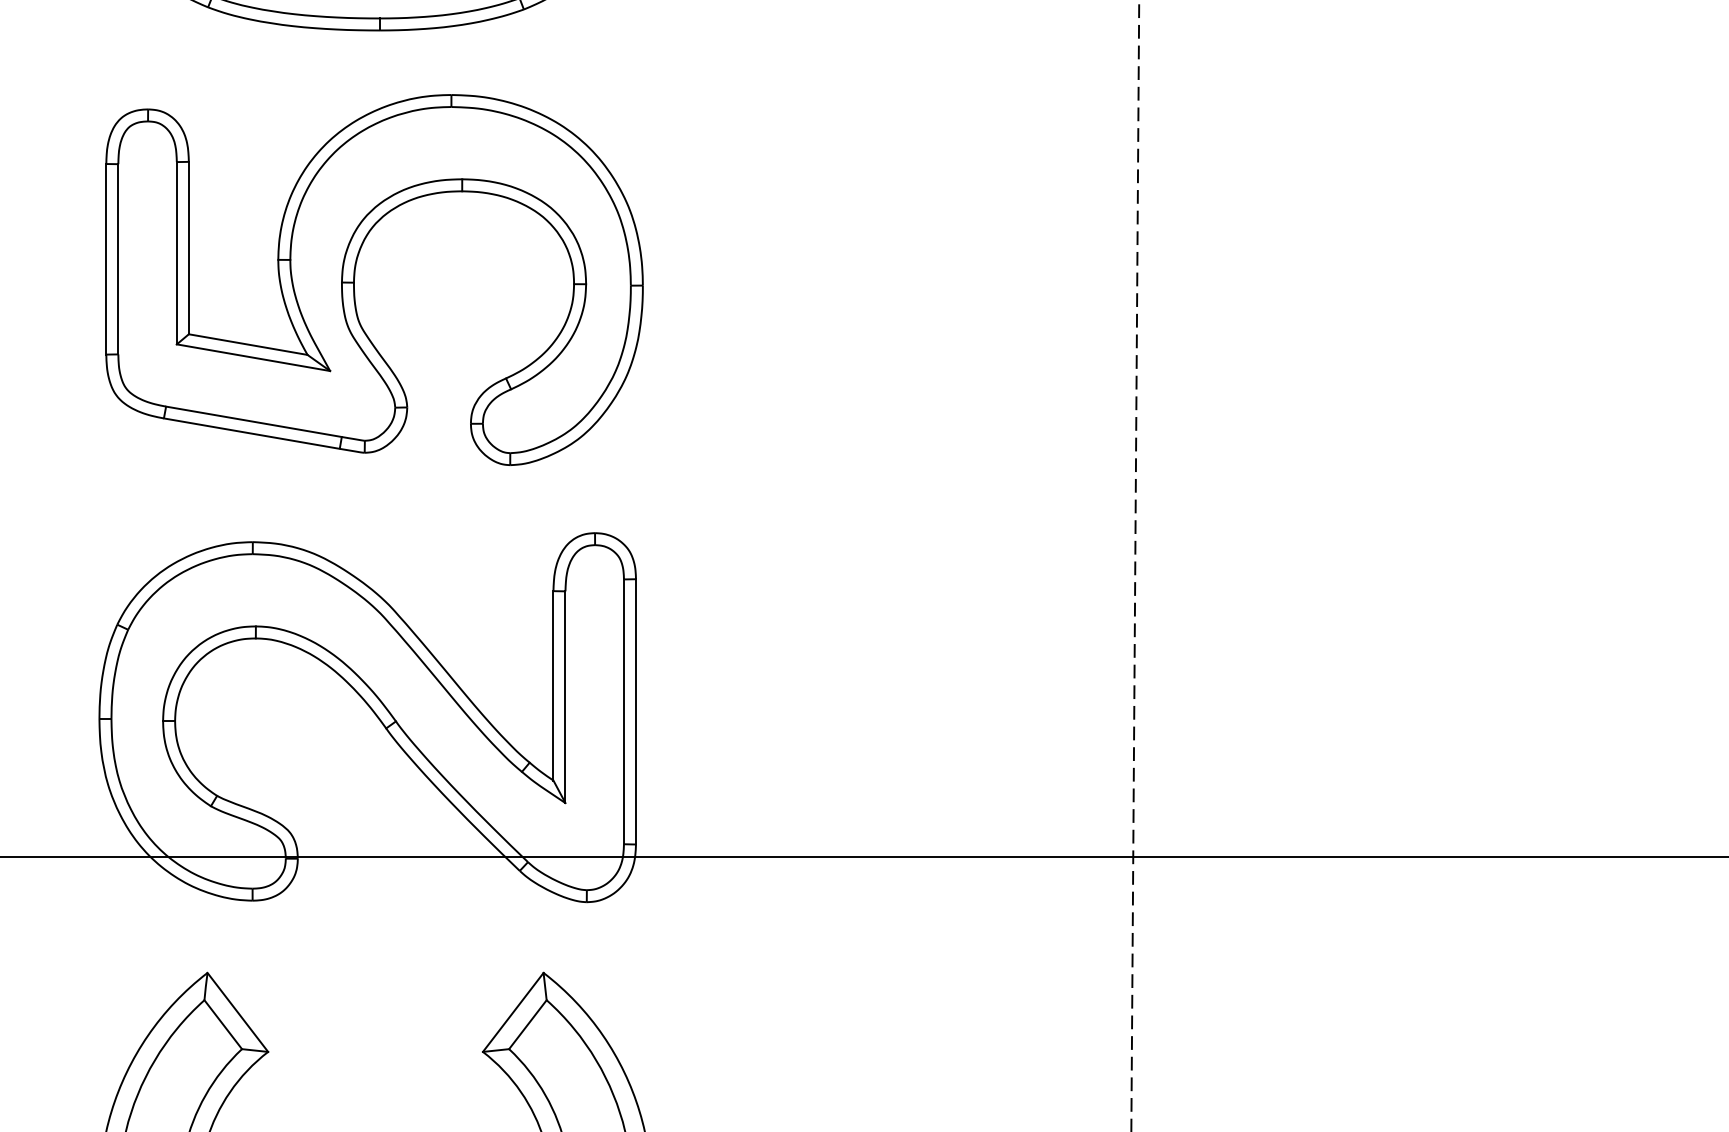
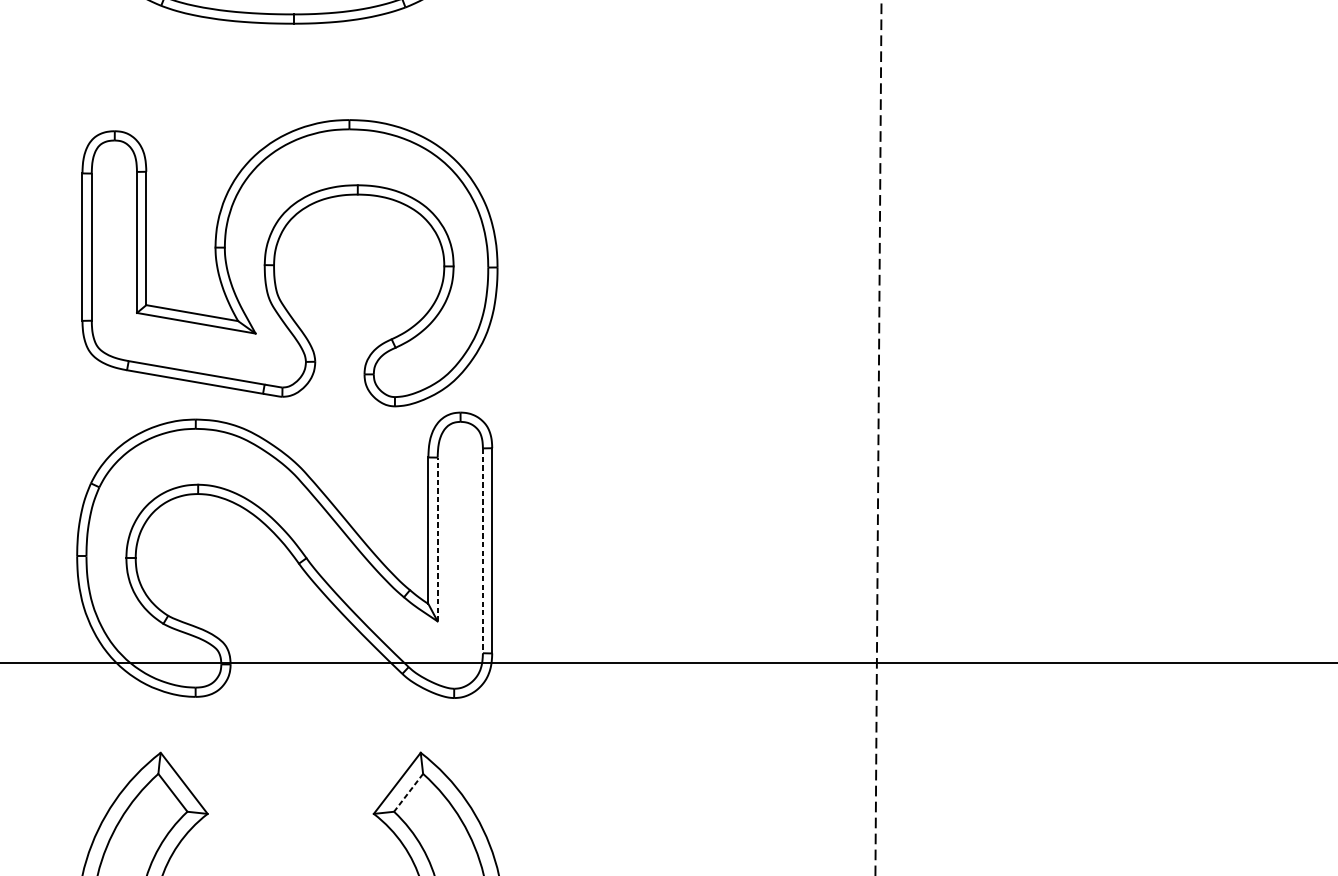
part: (355, 276) -> (275, 260), moved
line: (565, 697) -> (437, 539), solid -> dashed
line: (623, 712) -> (482, 551), solid -> dashed
line: (527, 1024) -> (408, 792), solid -> dashed

